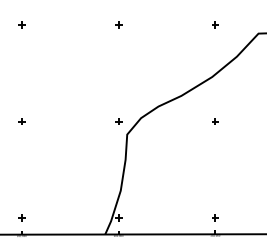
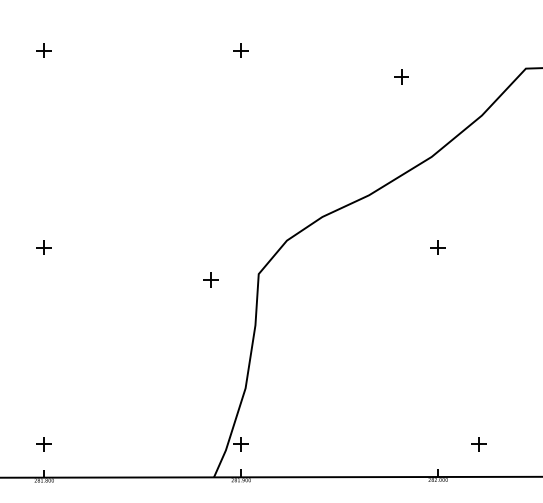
part: (215, 24) -> (401, 76), moved
part: (118, 121) -> (210, 279), moved
part: (215, 217) -> (479, 442), moved

